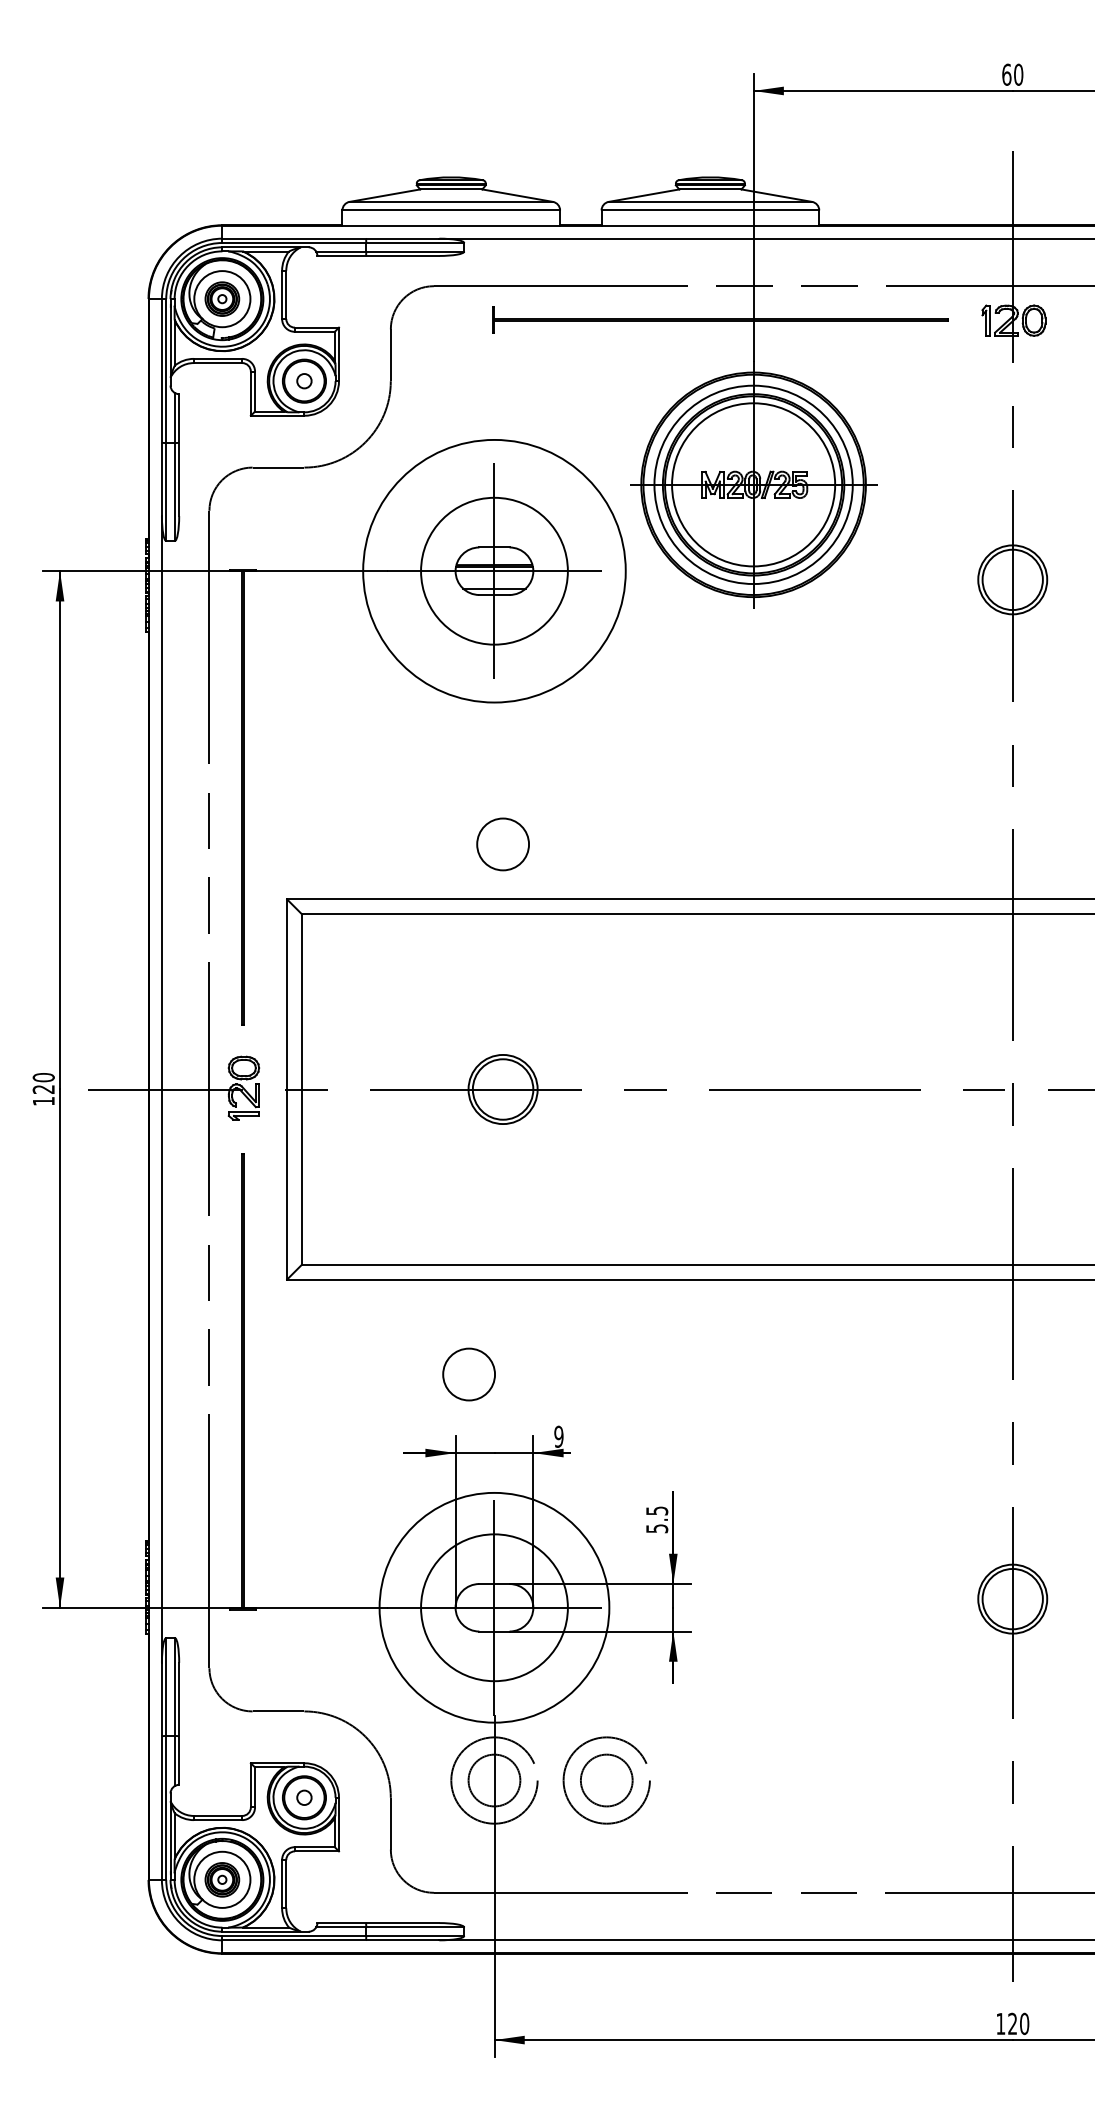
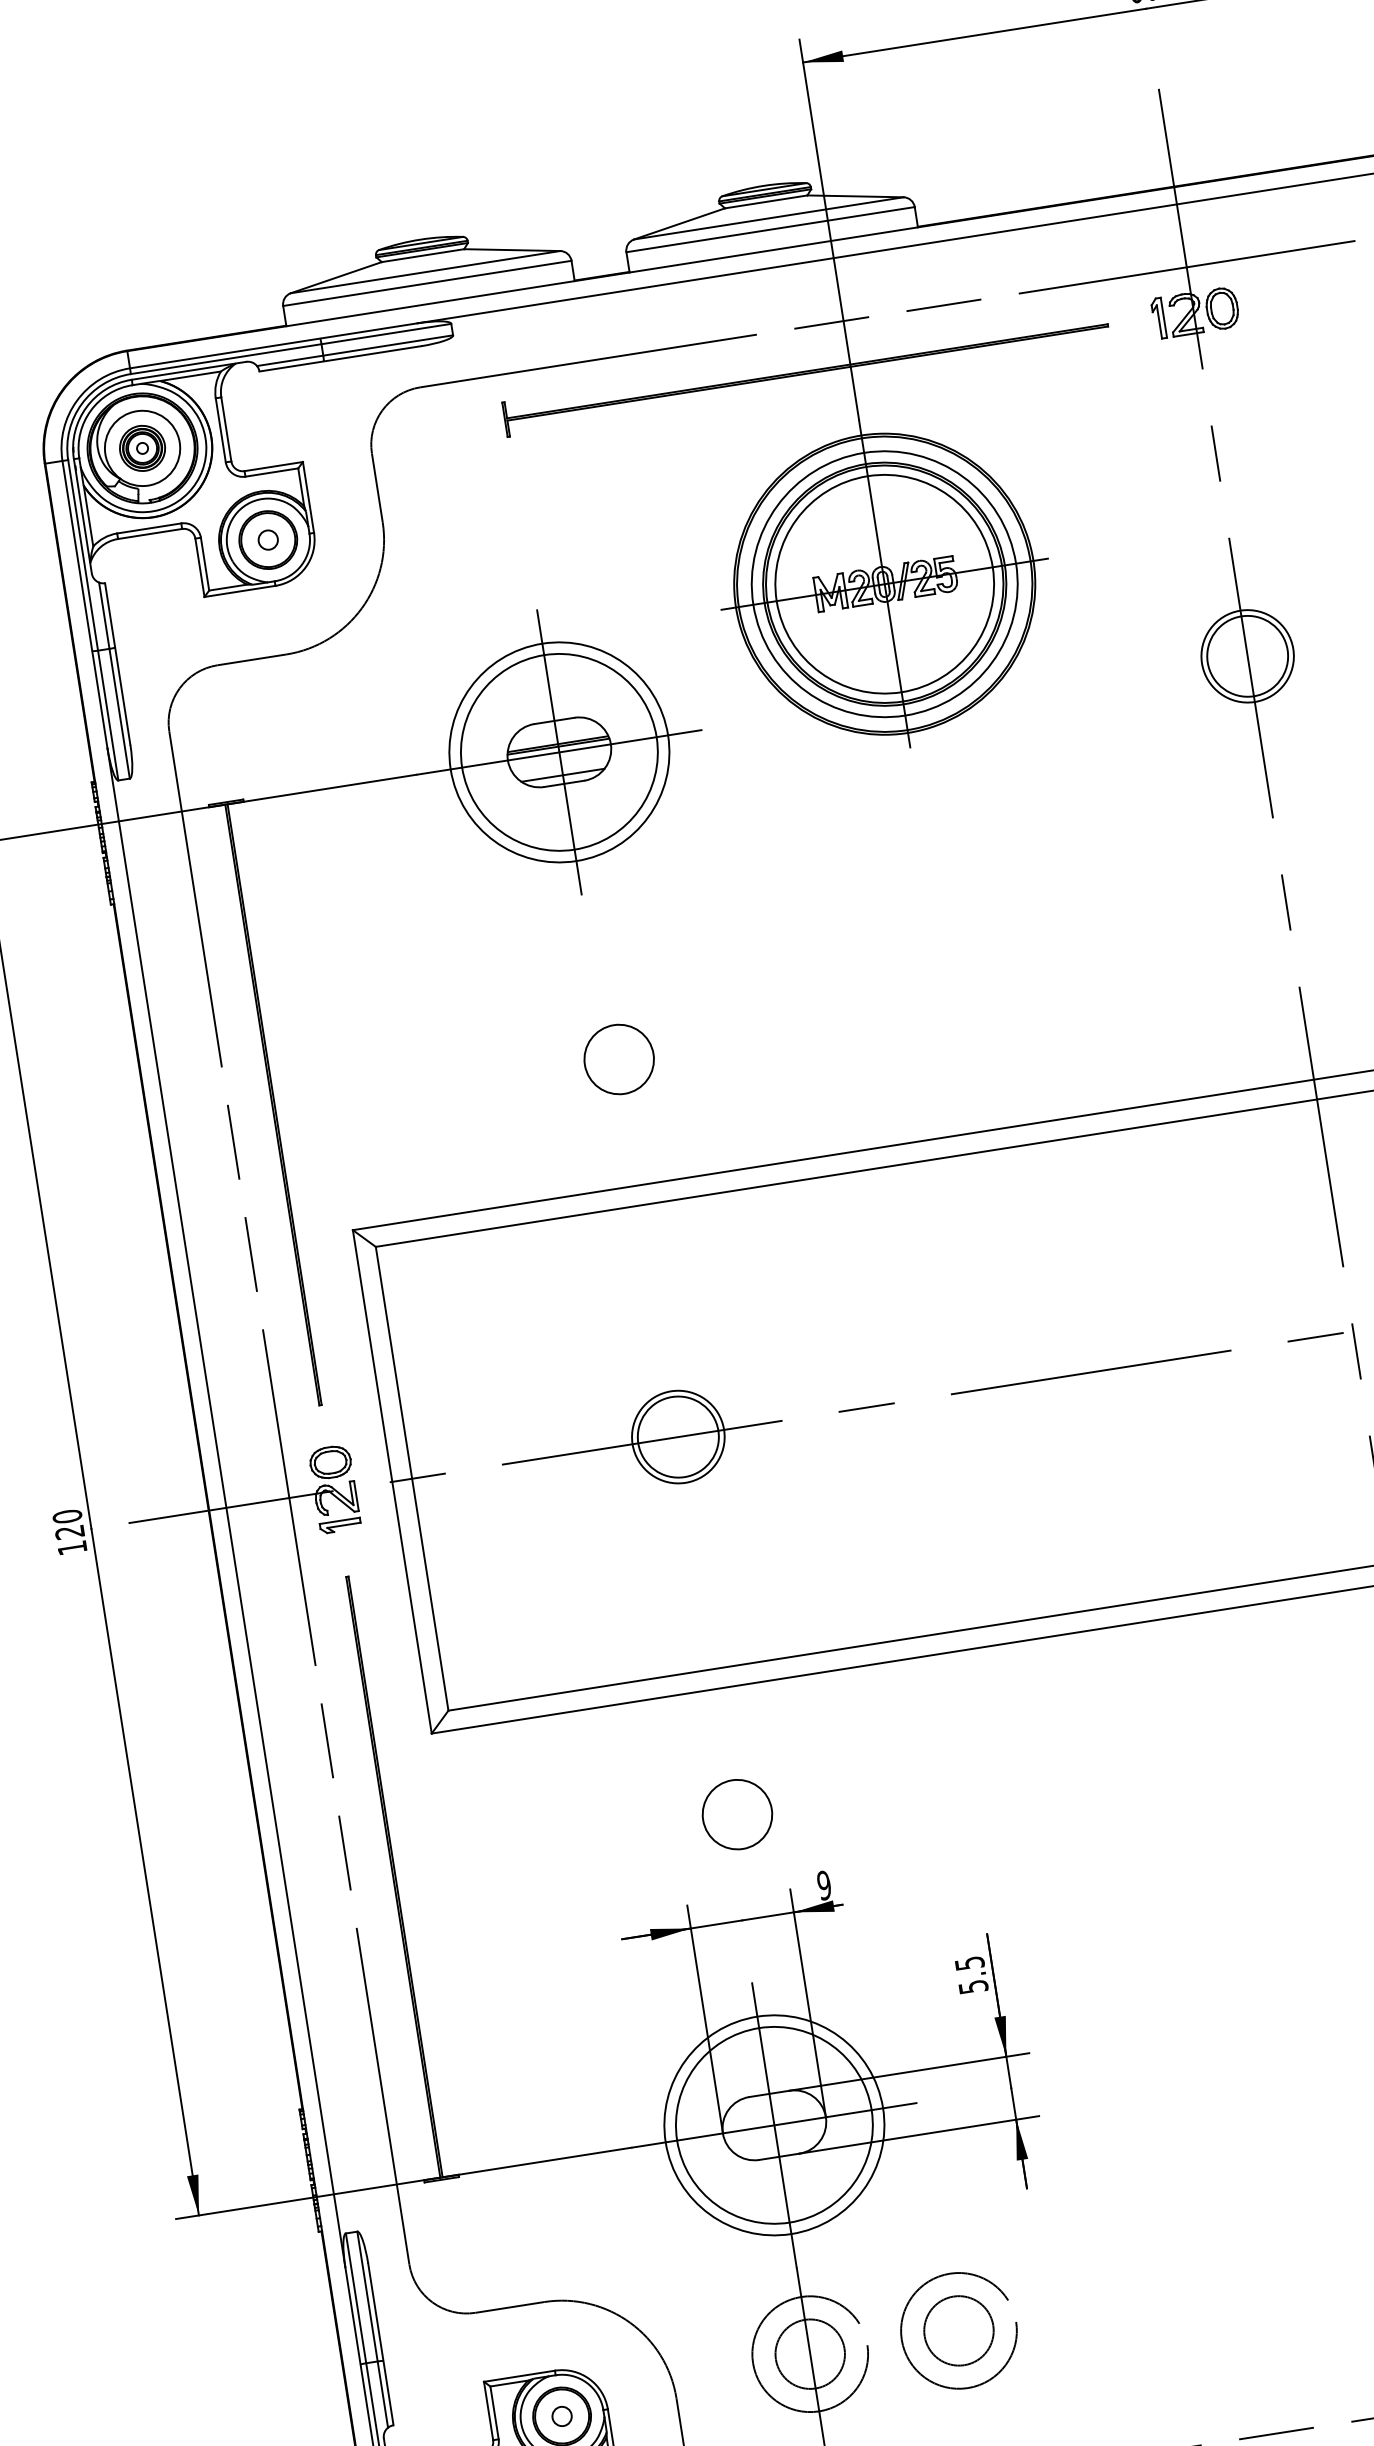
circle: (494, 571) -> (559, 752), size x0.62
circle: (502, 844) -> (618, 1059), moved
circle: (468, 1374) -> (736, 1814), moved
circle: (494, 1607) -> (774, 2124), size x0.71

